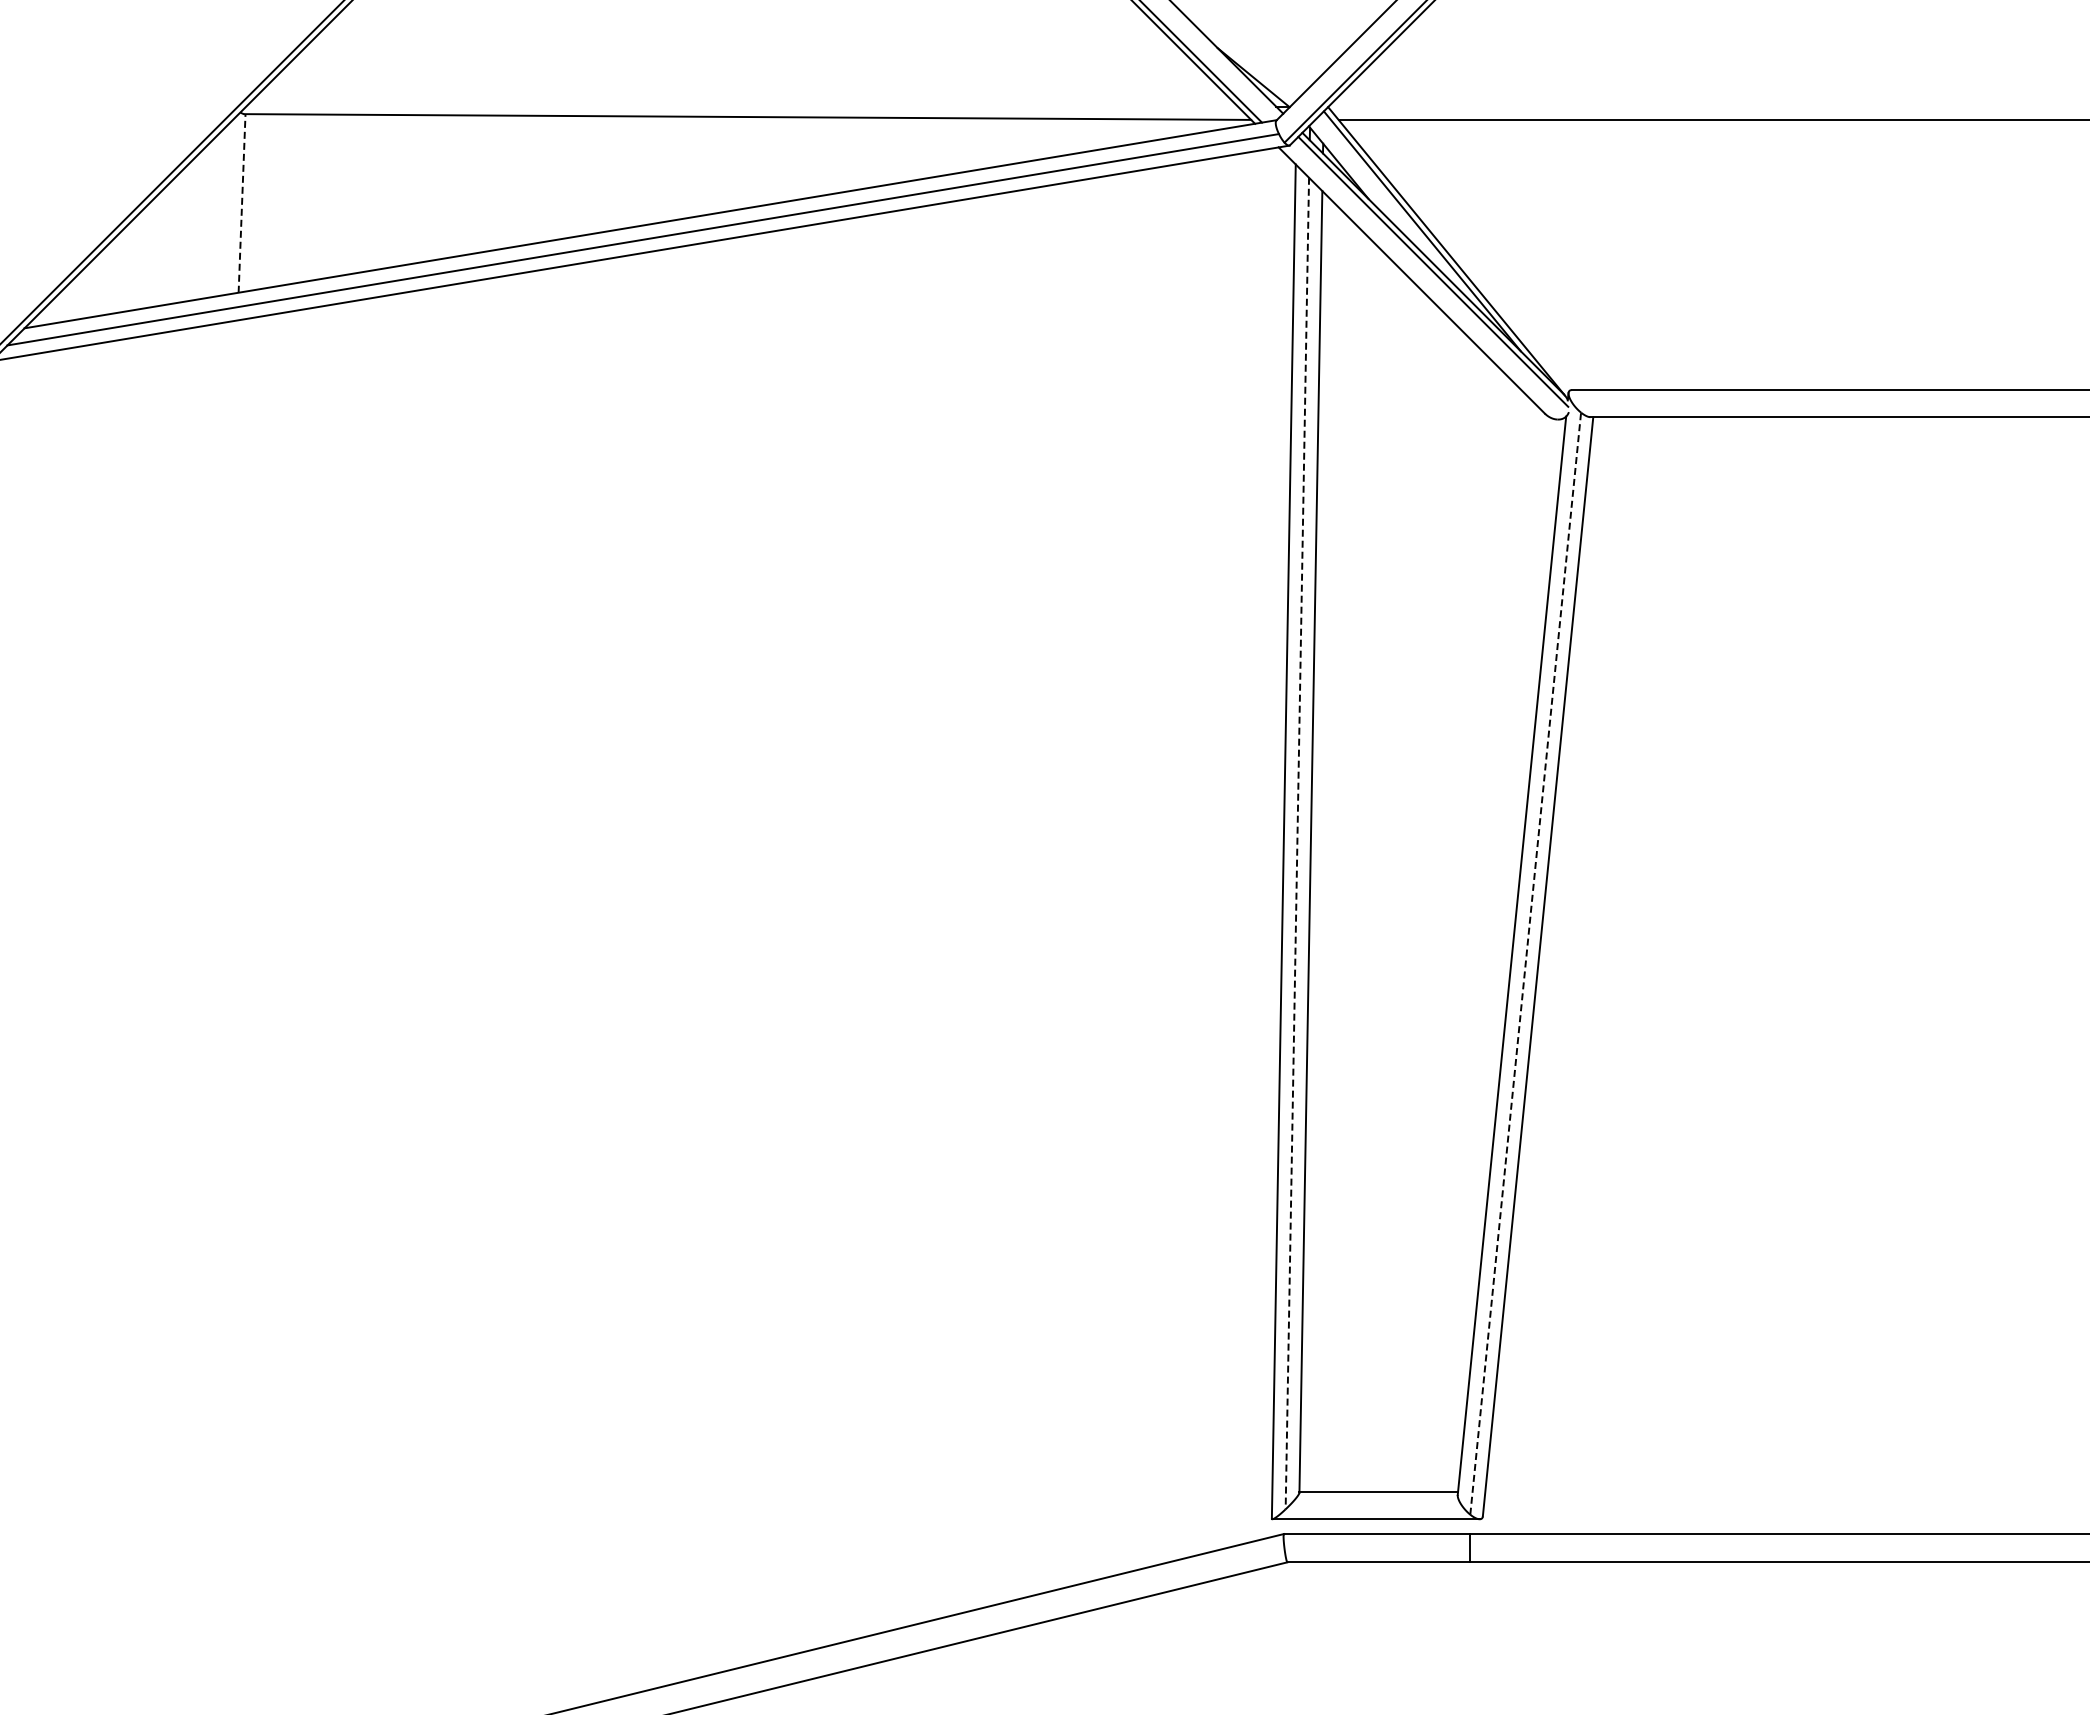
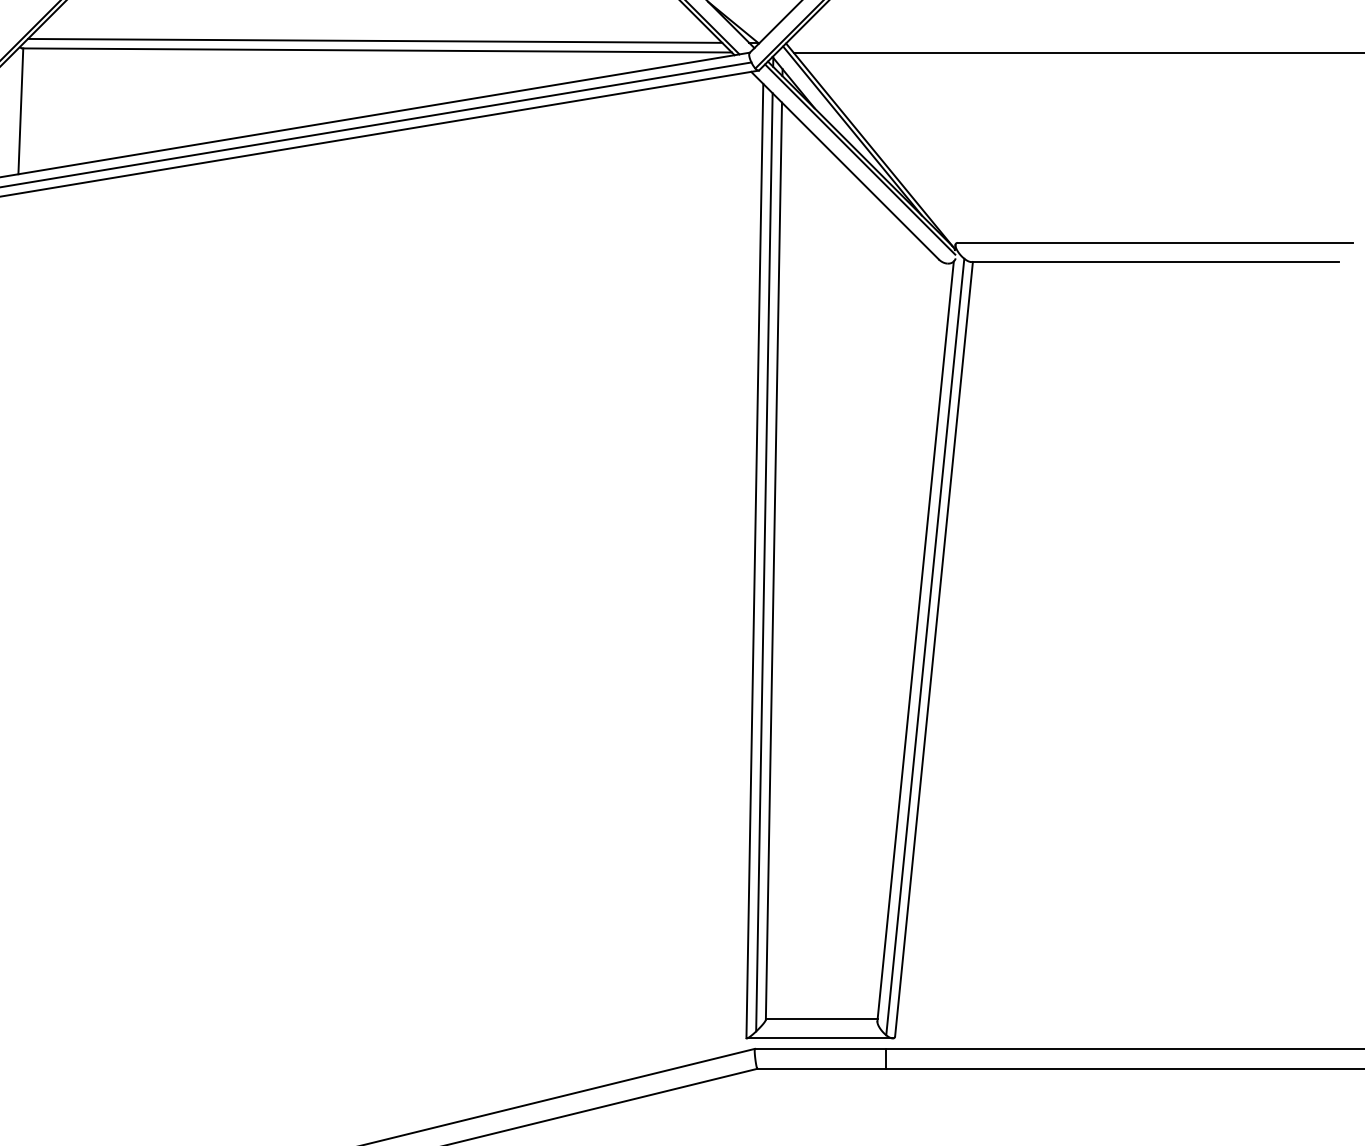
line: (744, 103) -> (374, 40), added
line: (242, 202) -> (21, 110), dashed -> solid
line: (1297, 843) -> (764, 562), dashed -> solid
line: (1525, 963) -> (925, 646), dashed -> solid

